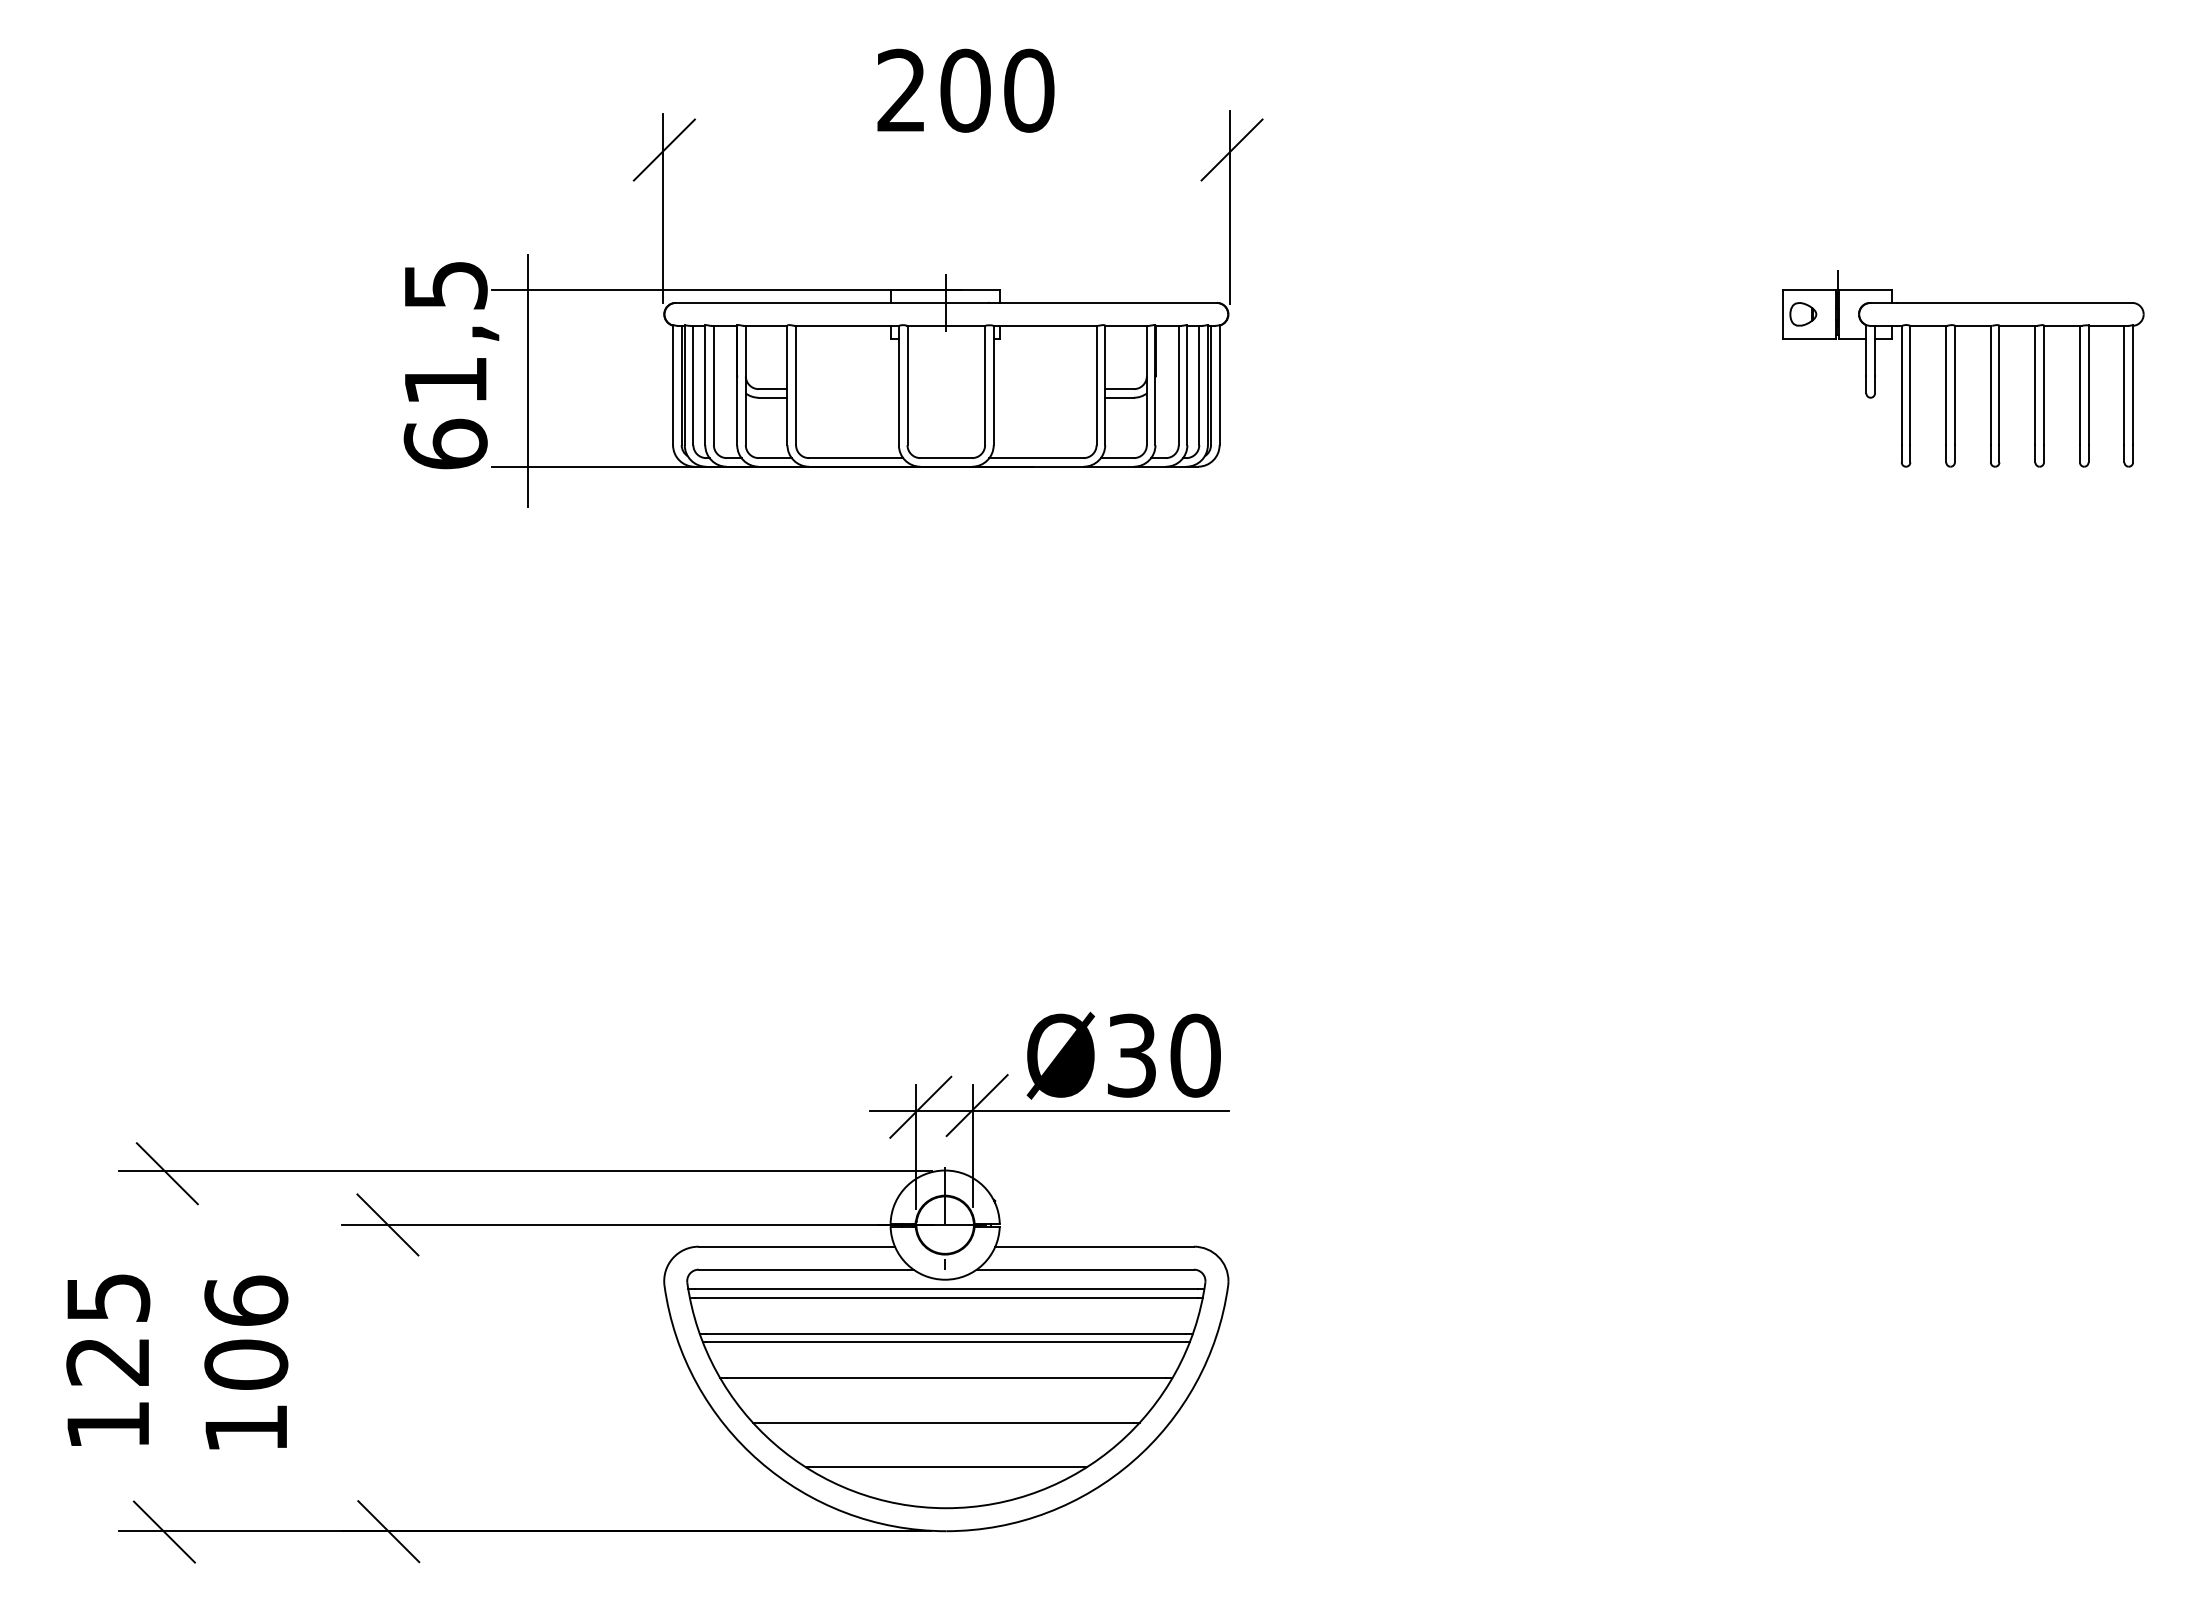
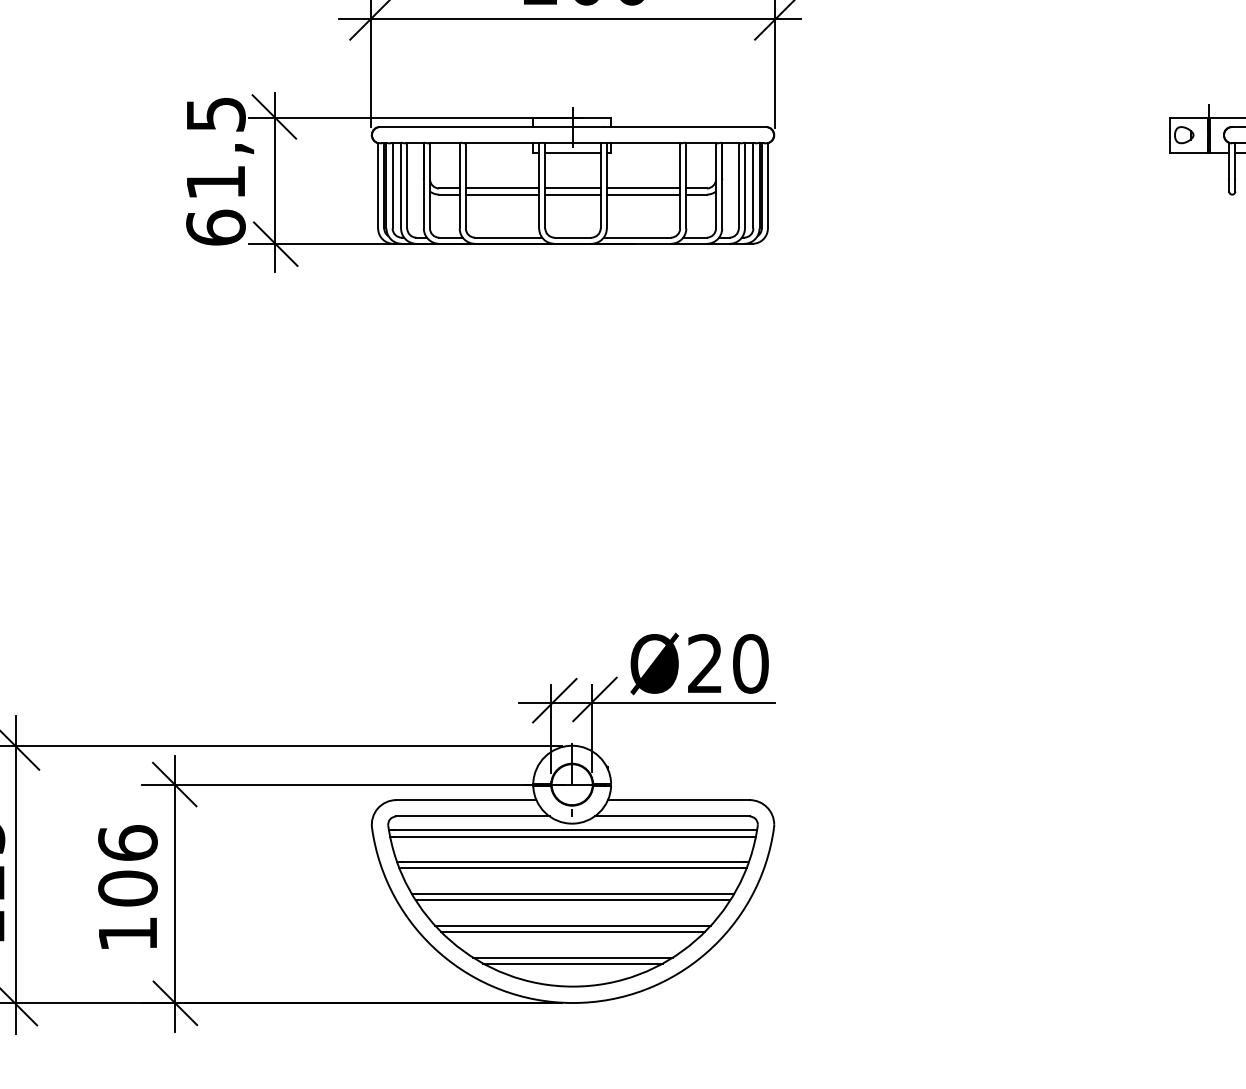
line: (941, 151) -> (569, 18), added
line: (527, 288) -> (274, 116), added
line: (946, 338) -> (573, 152), added
line: (847, 389) -> (502, 188), added
line: (946, 389) -> (573, 188), added
line: (1044, 389) -> (643, 188), added
line: (847, 397) -> (502, 194), added
line: (946, 397) -> (573, 194), added
line: (1044, 397) -> (643, 194), added
line: (529, 466) -> (275, 243), added
text: (1131, 1055) -> (705, 663), Ø30 -> Ø20
line: (164, 1351) -> (15, 874), added
text: (246, 1362) -> (128, 886), moved
line: (387, 1378) -> (174, 894), added
line: (945, 1386) -> (572, 899), added
line: (946, 1431) -> (573, 931), added
line: (945, 1476) -> (572, 963), added

